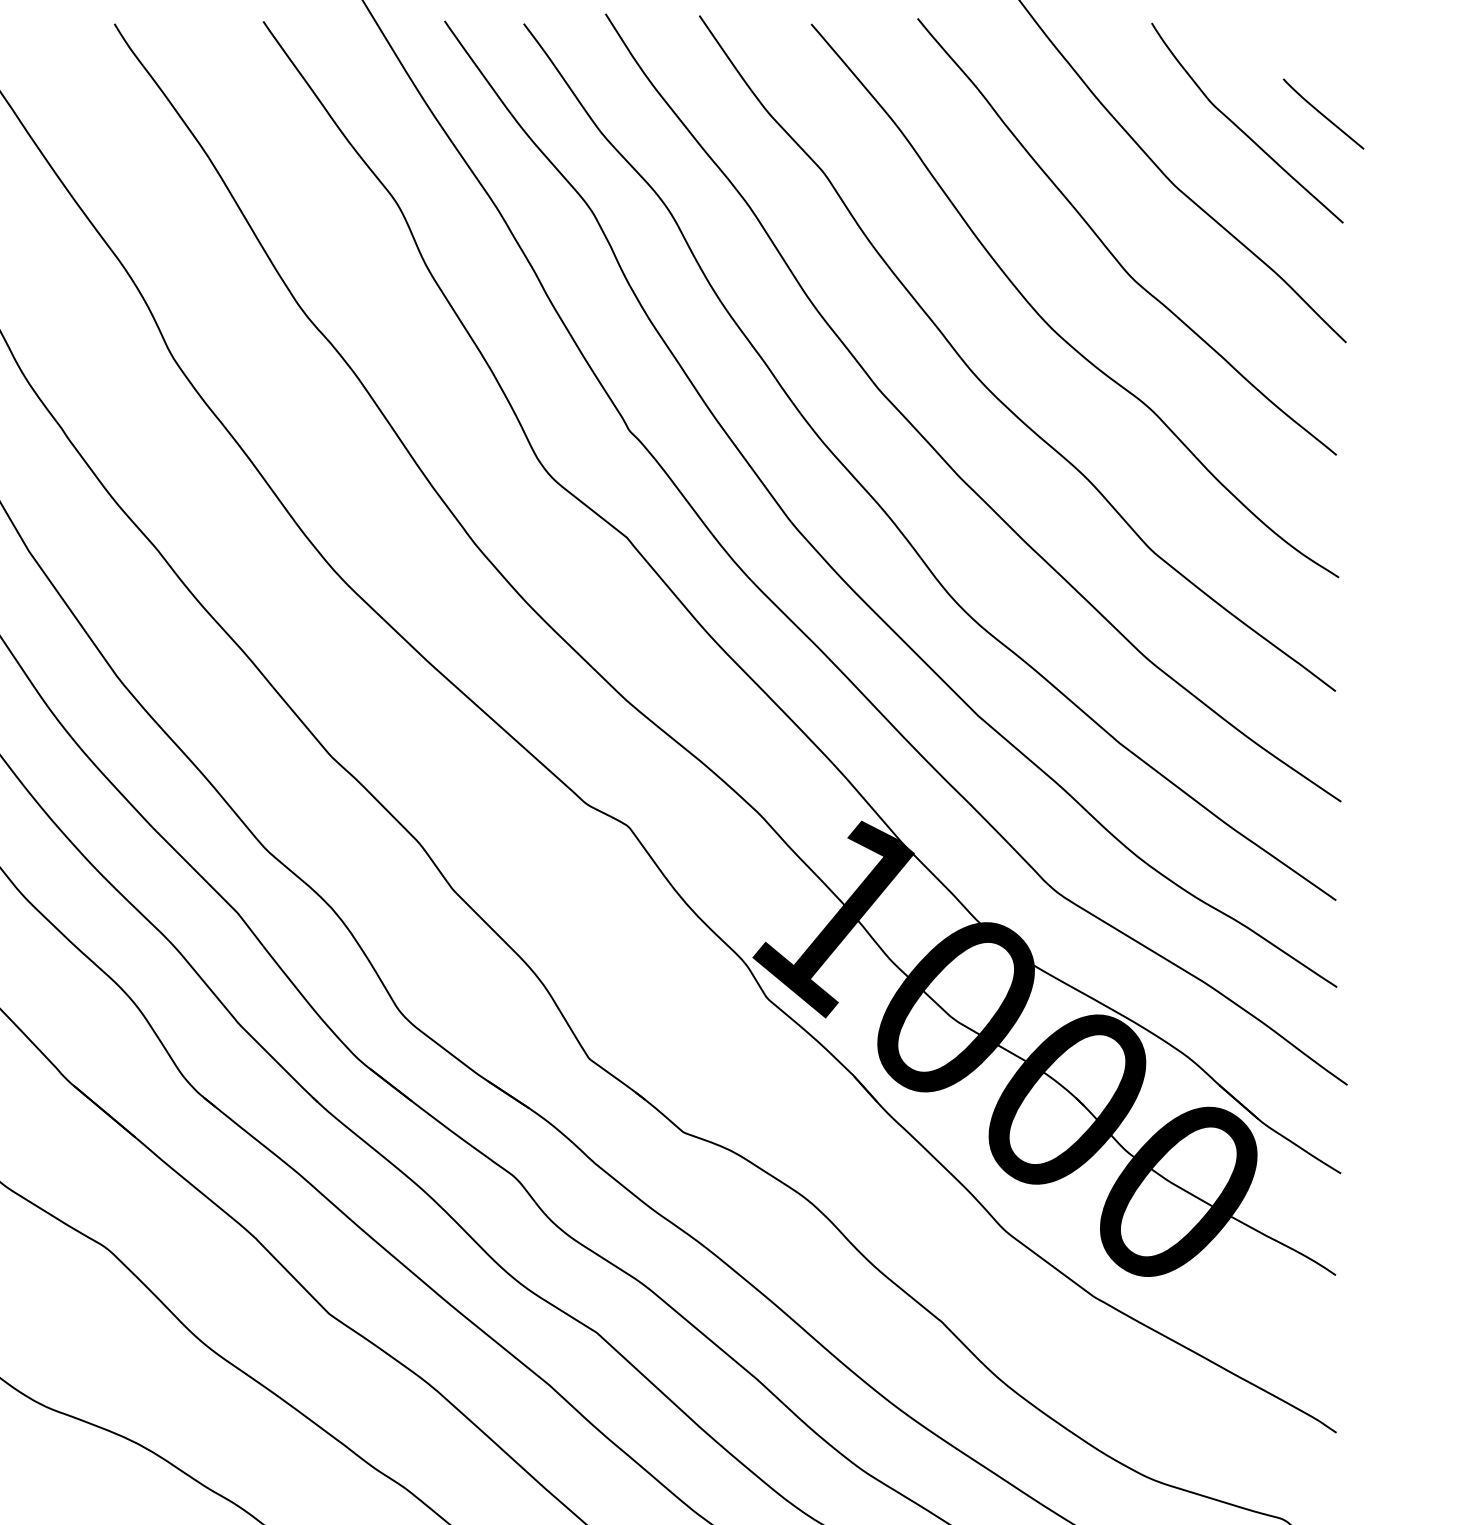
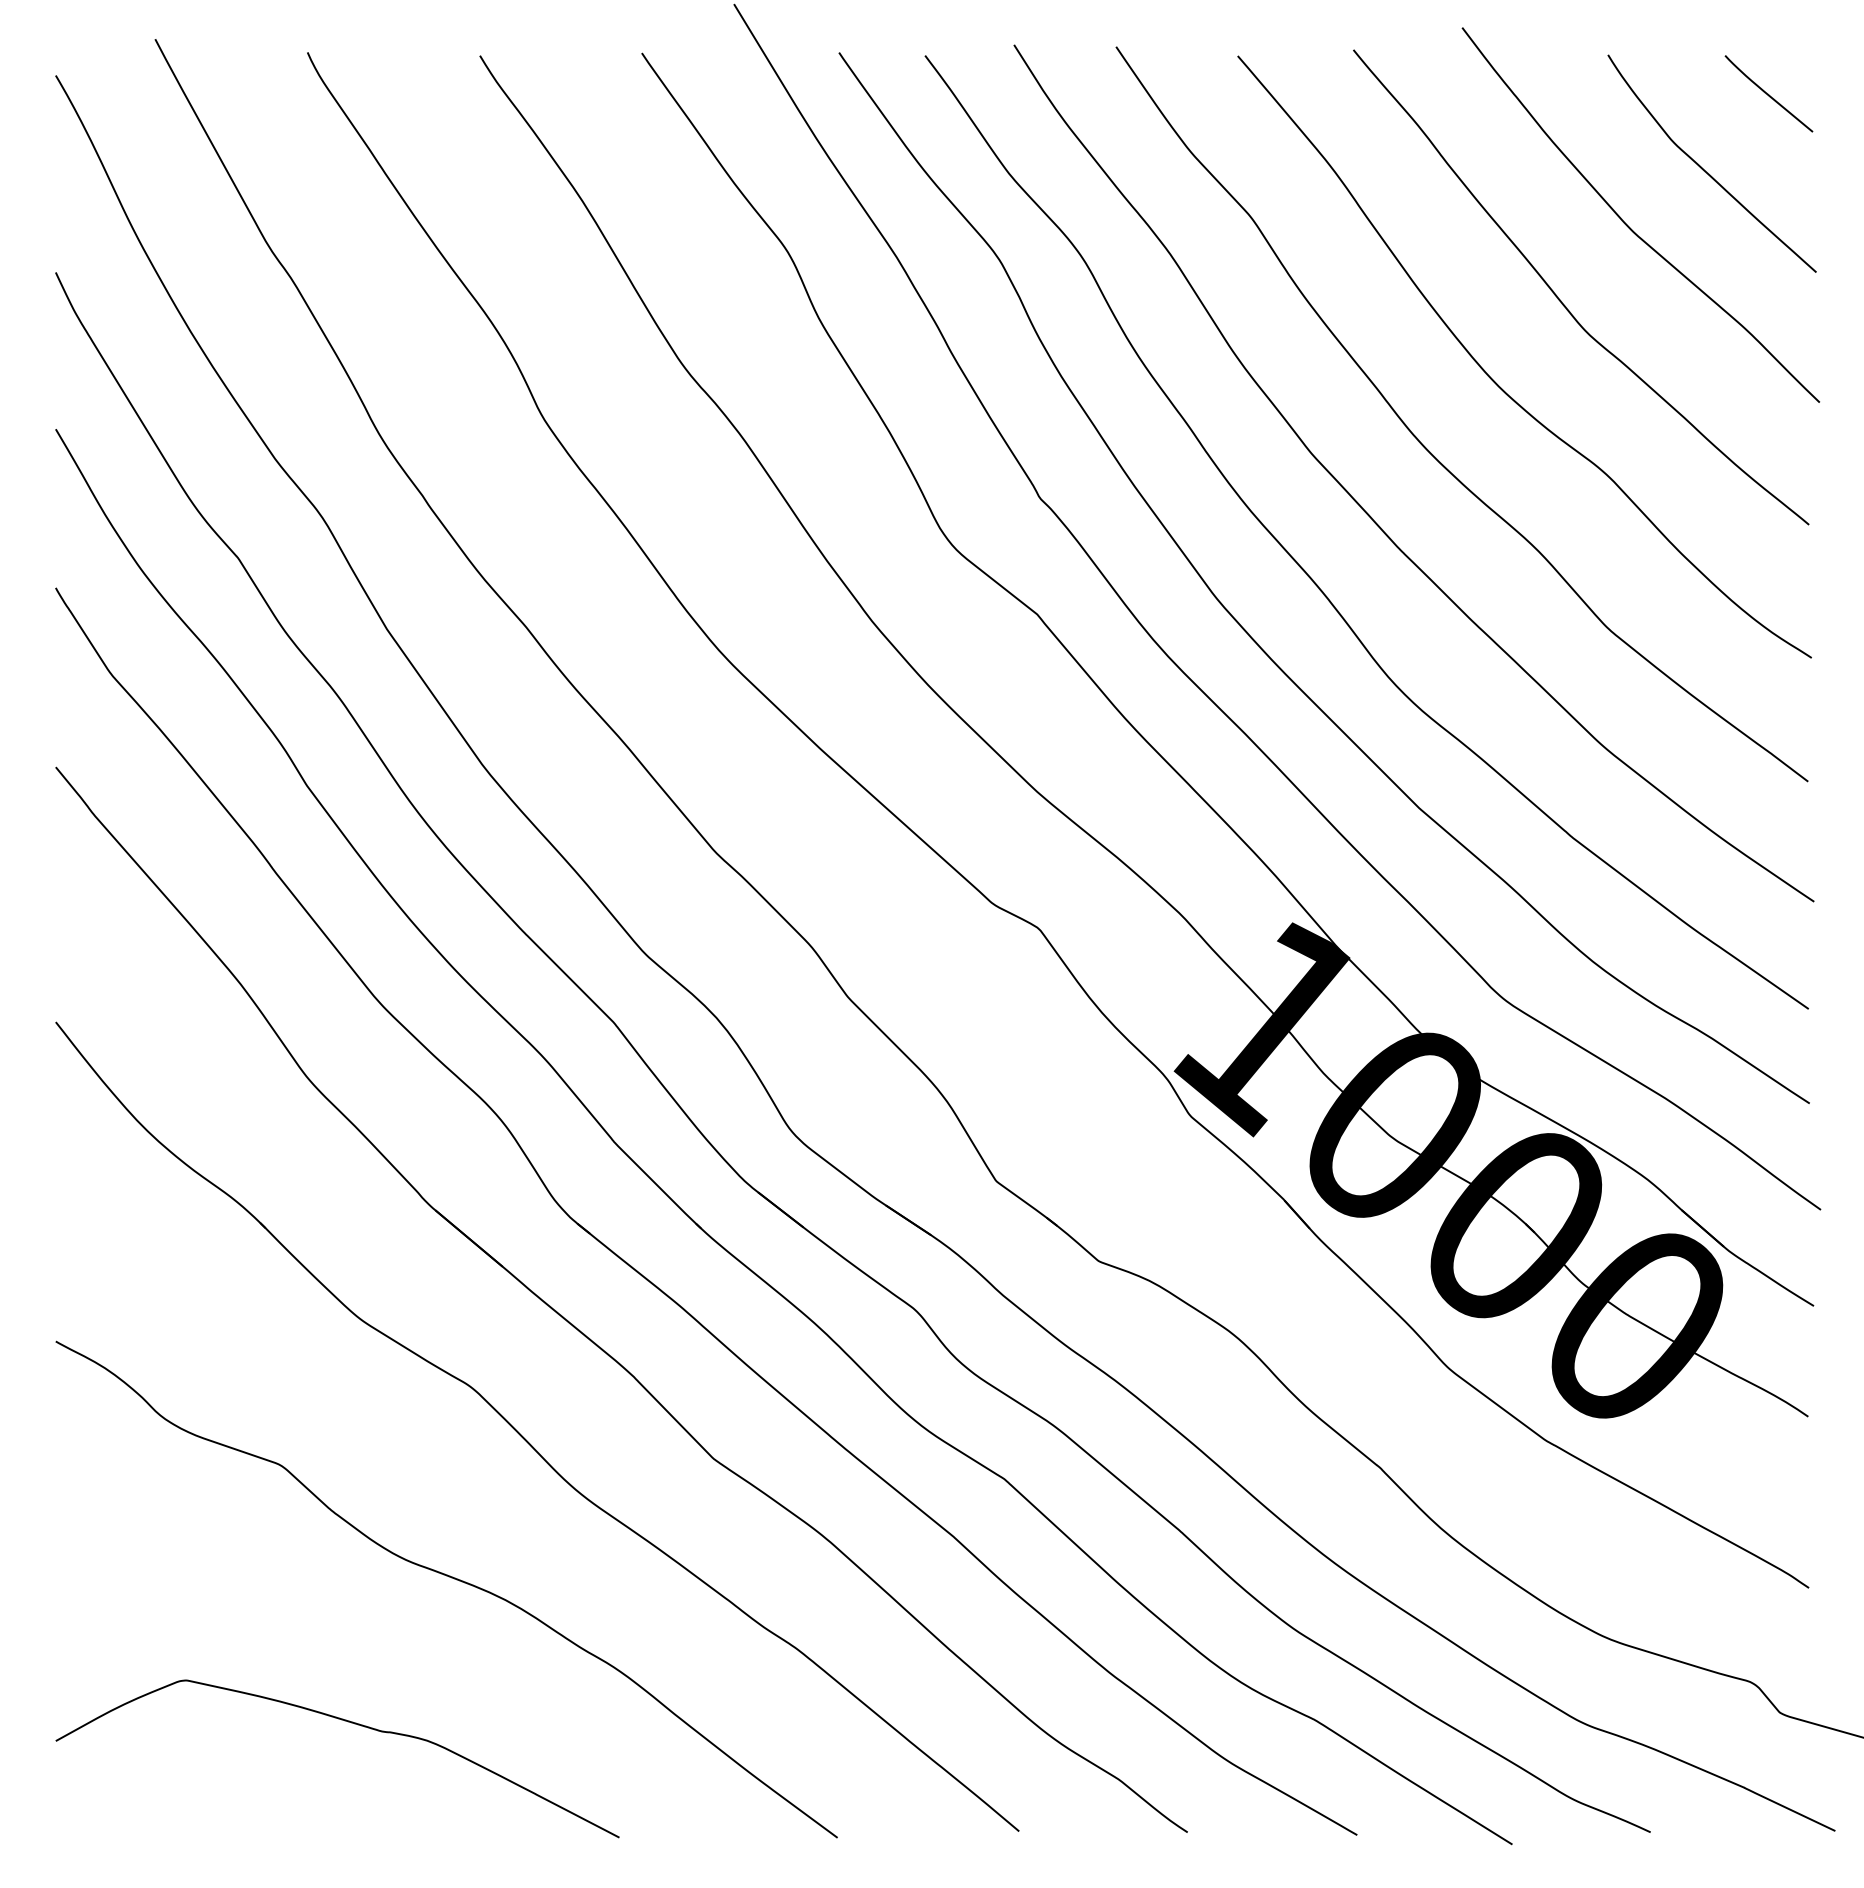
curve: (1323, 113) -> (1768, 93), moved

